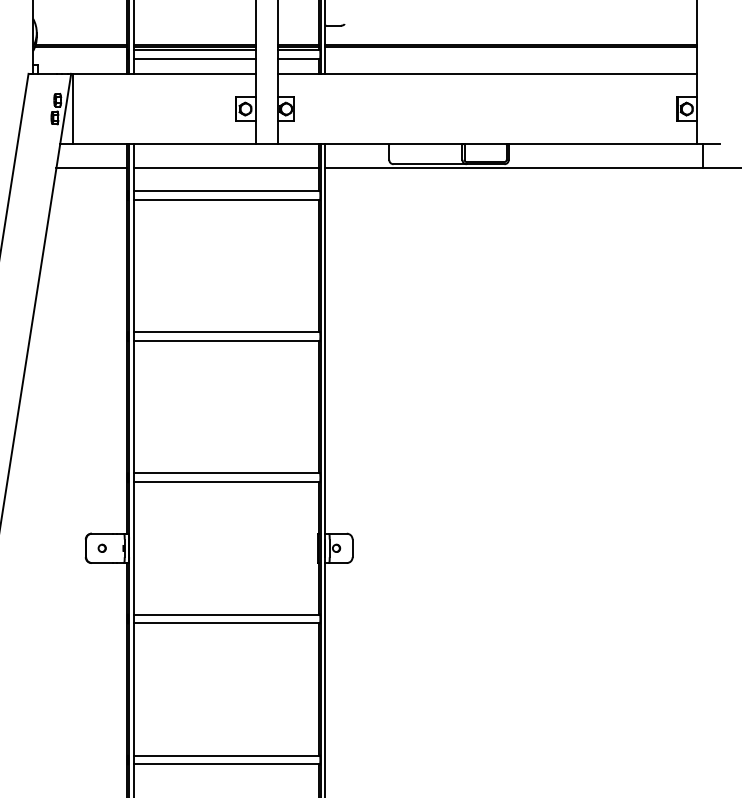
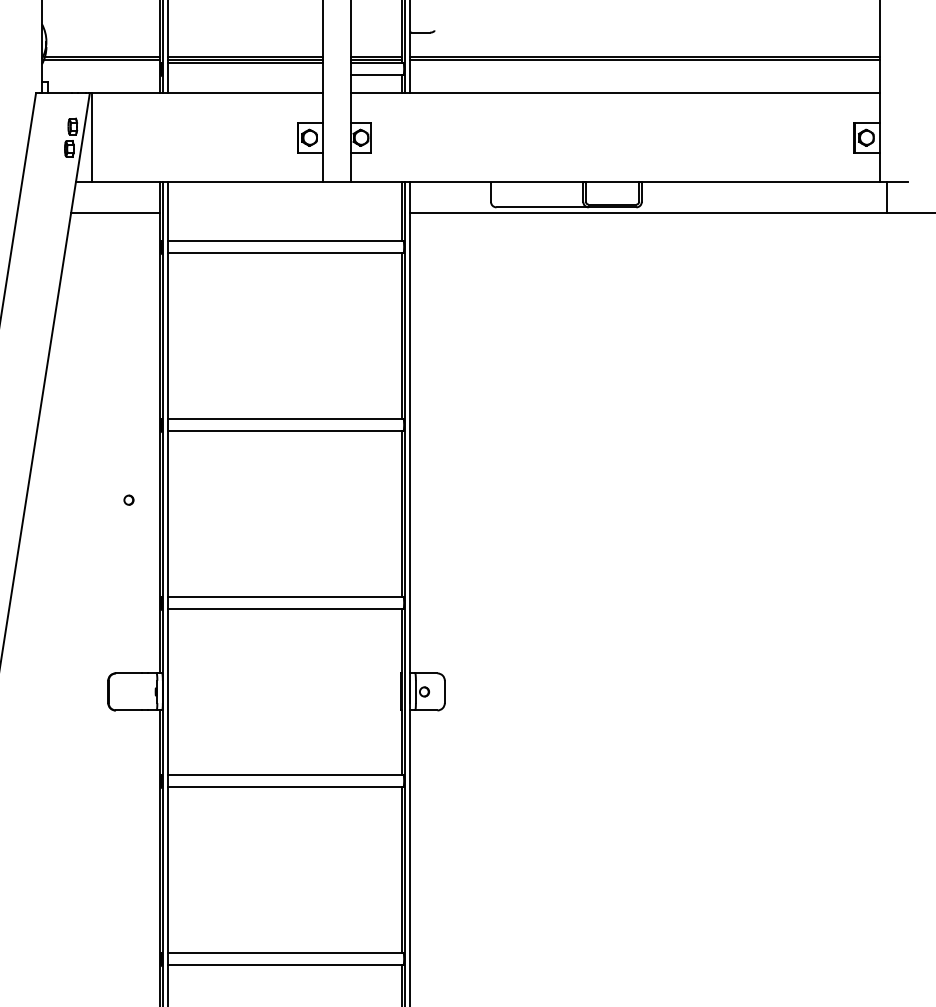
line: (194, 58) -> (245, 73), removed
line: (225, 168) -> (284, 212), removed
part: (101, 547) -> (128, 499), moved

